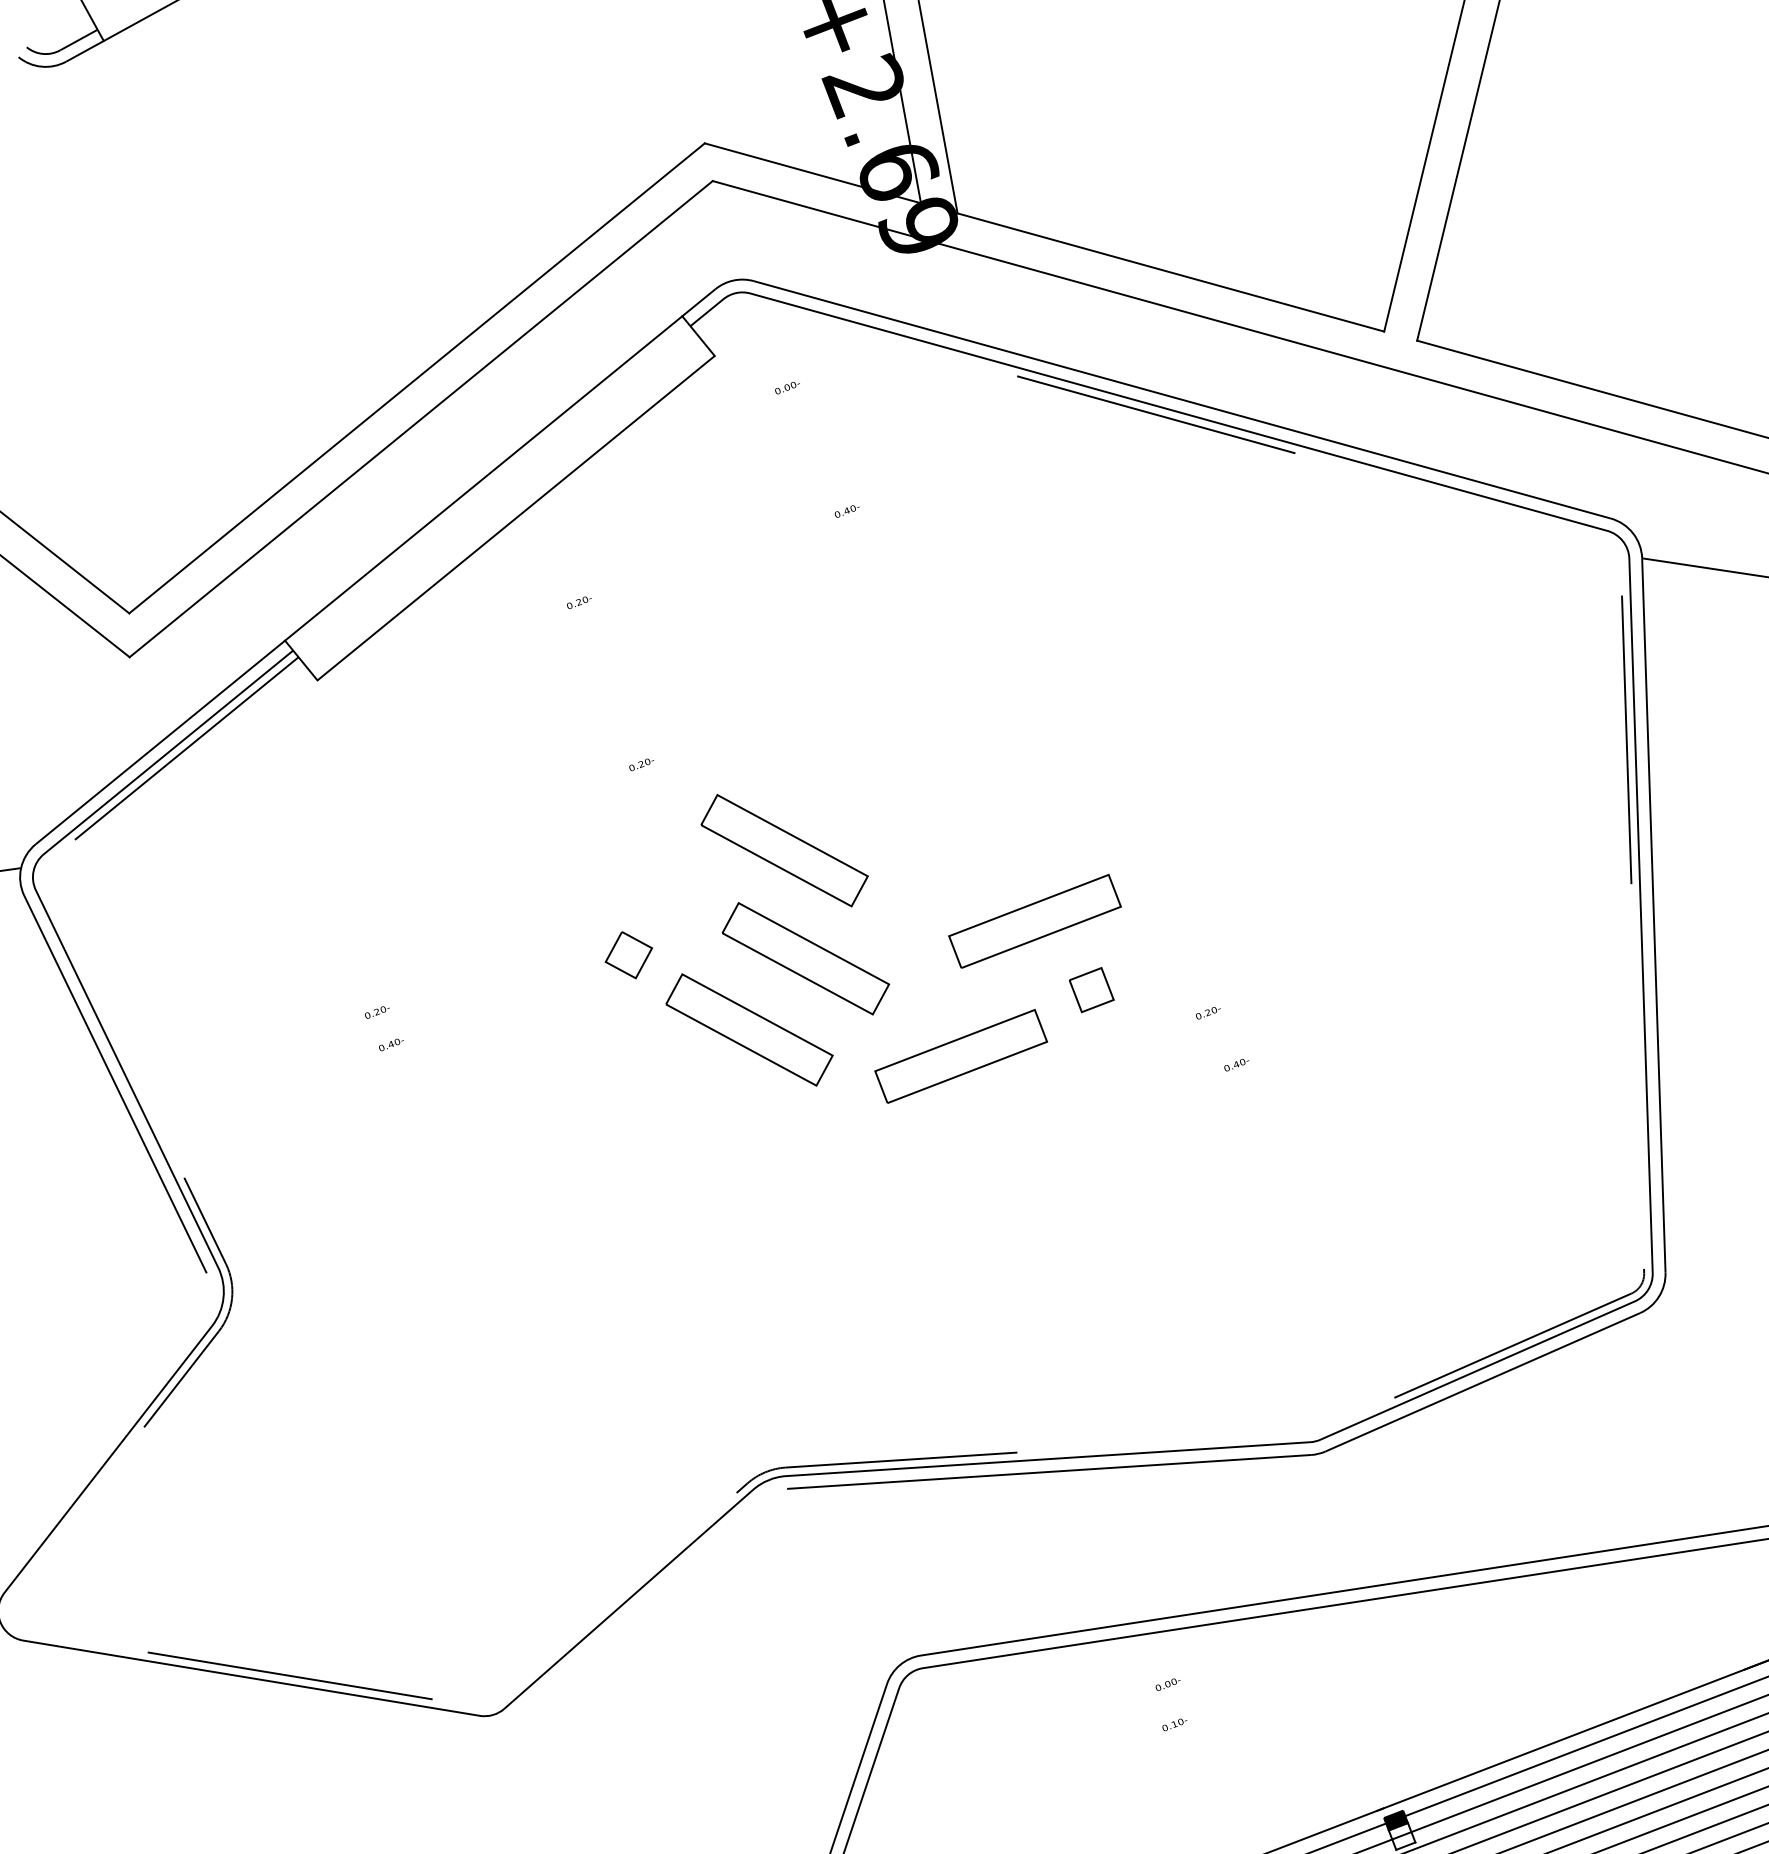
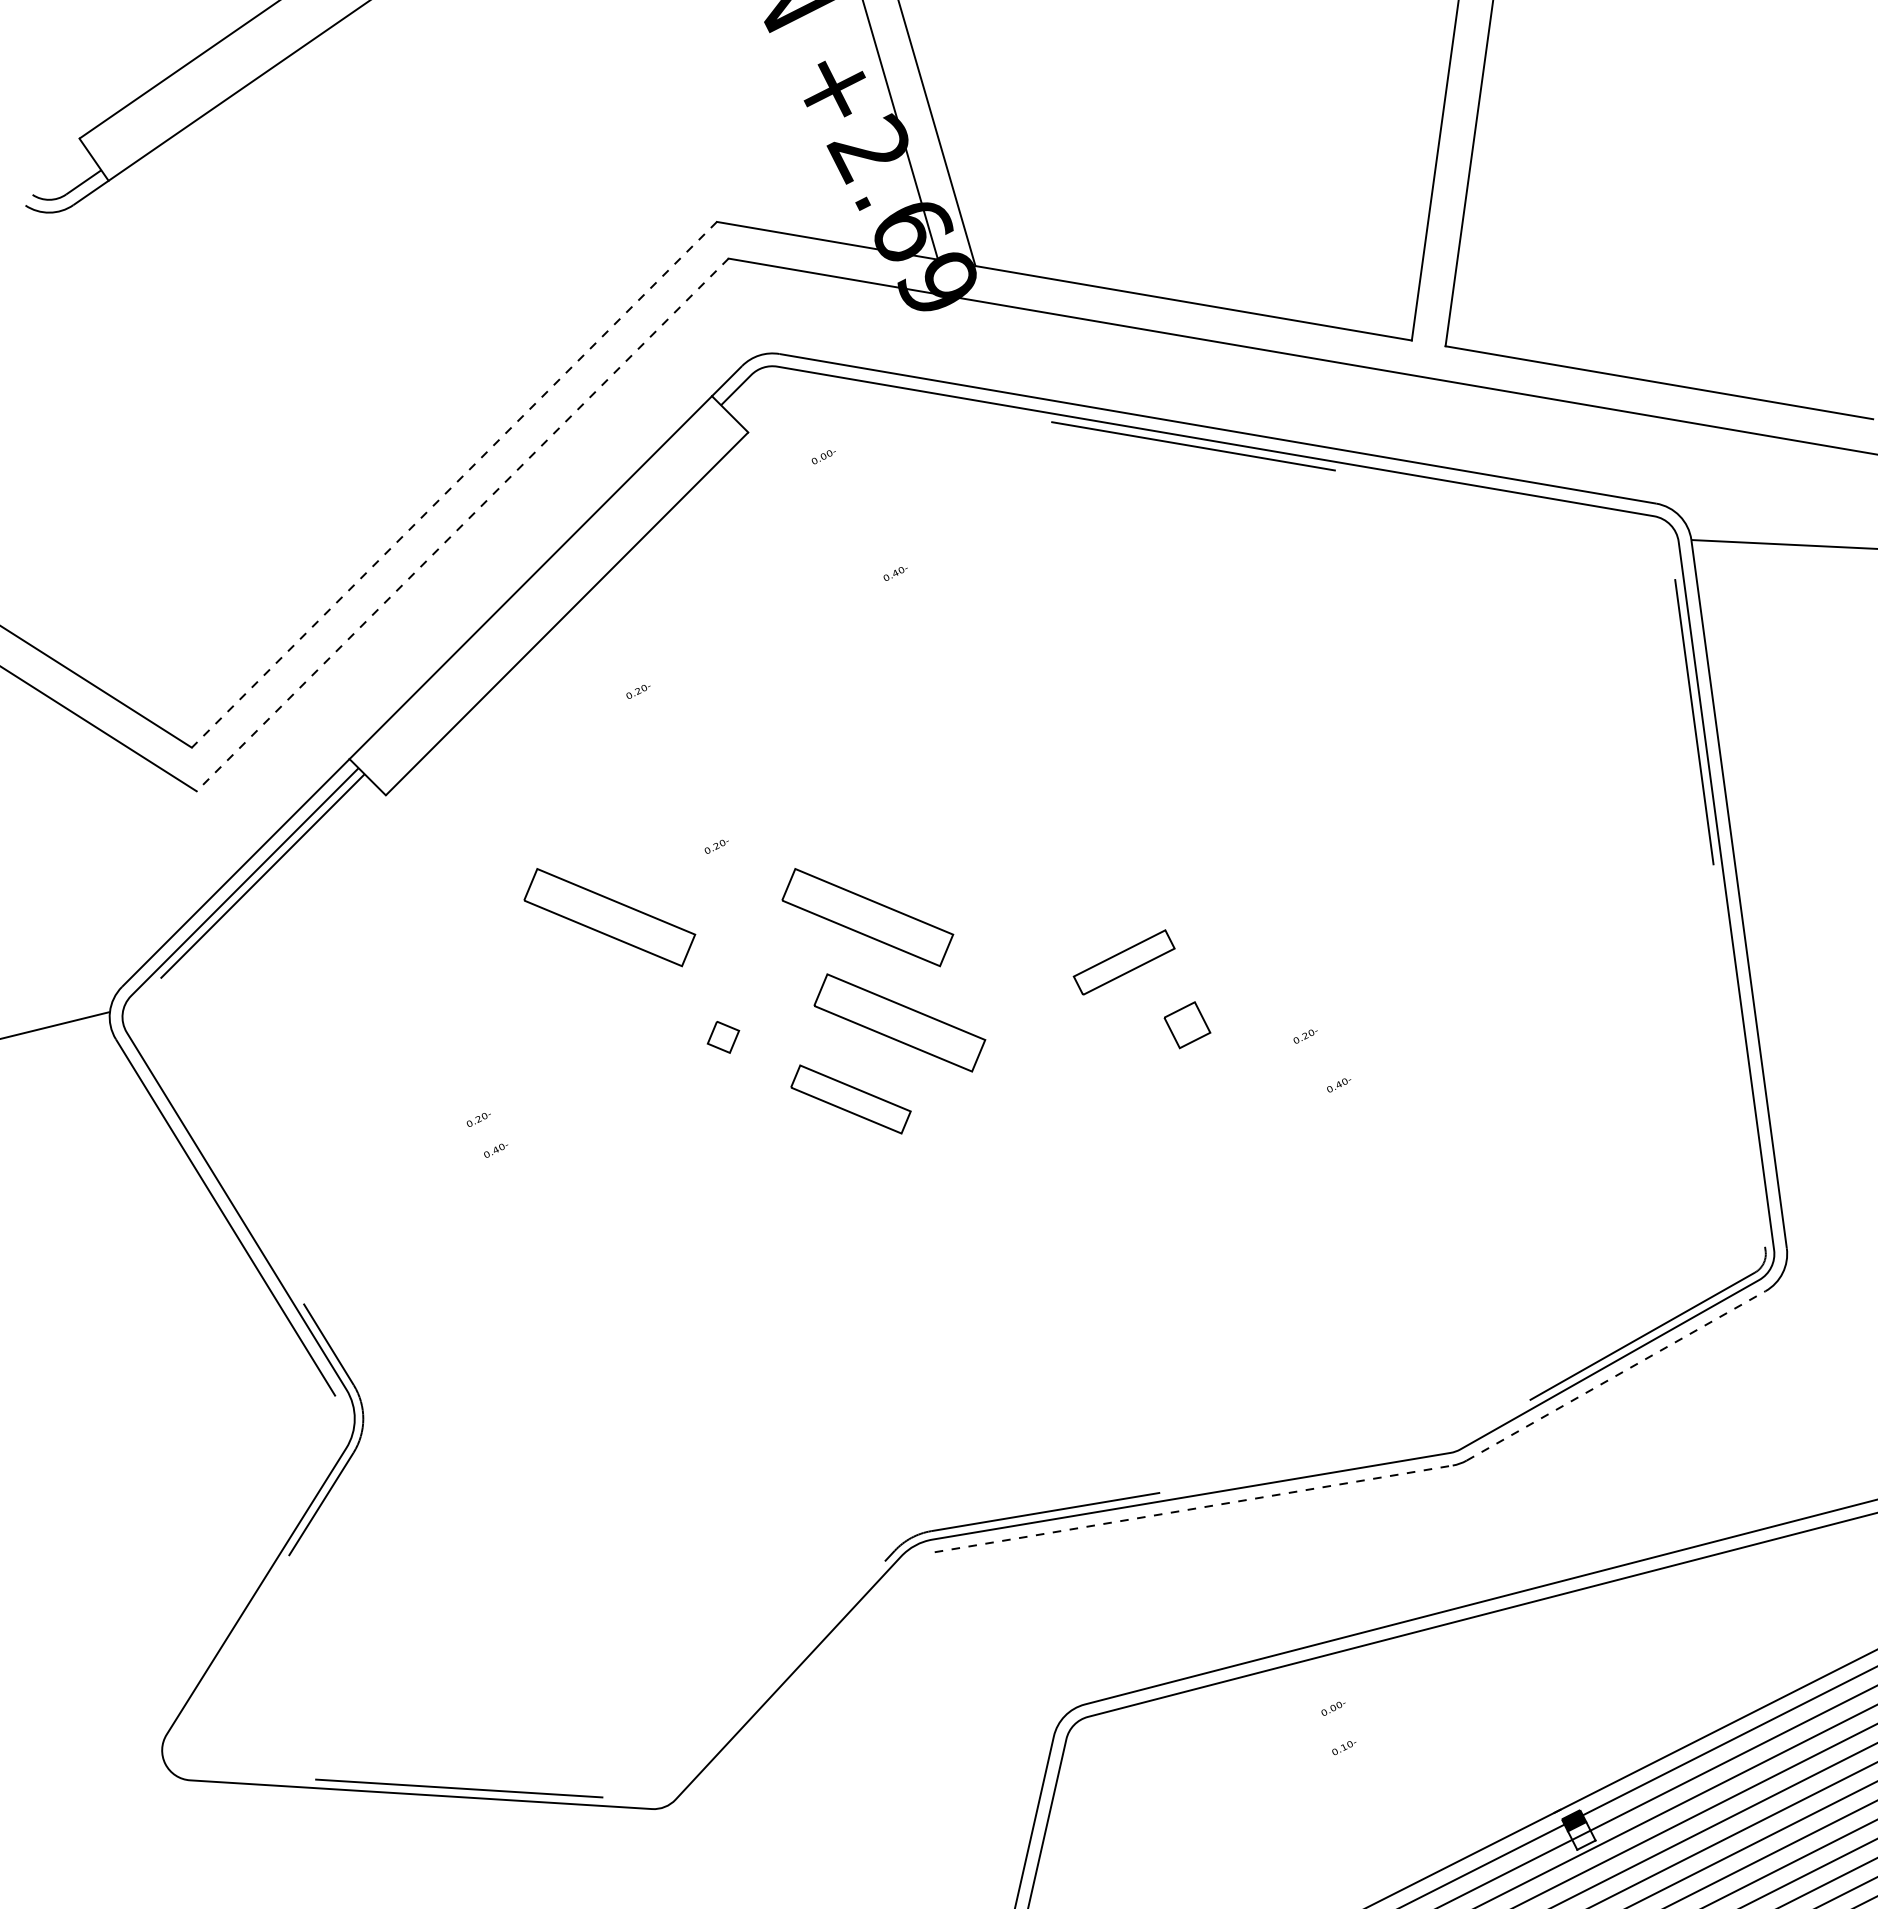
line: (417, 378) -> (454, 484), solid -> dashed
line: (421, 419) -> (462, 525), solid -> dashed
part: (527, 824) -> (609, 917), added
part: (1035, 921) -> (1124, 962), size x0.6
part: (628, 955) -> (723, 1037), size x0.7
part: (749, 1029) -> (850, 1099), size x0.7
part: (961, 1055) -> (1064, 1103), removed
line: (1483, 1381) -> (1616, 1375), solid -> dashed
line: (1048, 1471) -> (1193, 1508), solid -> dashed

